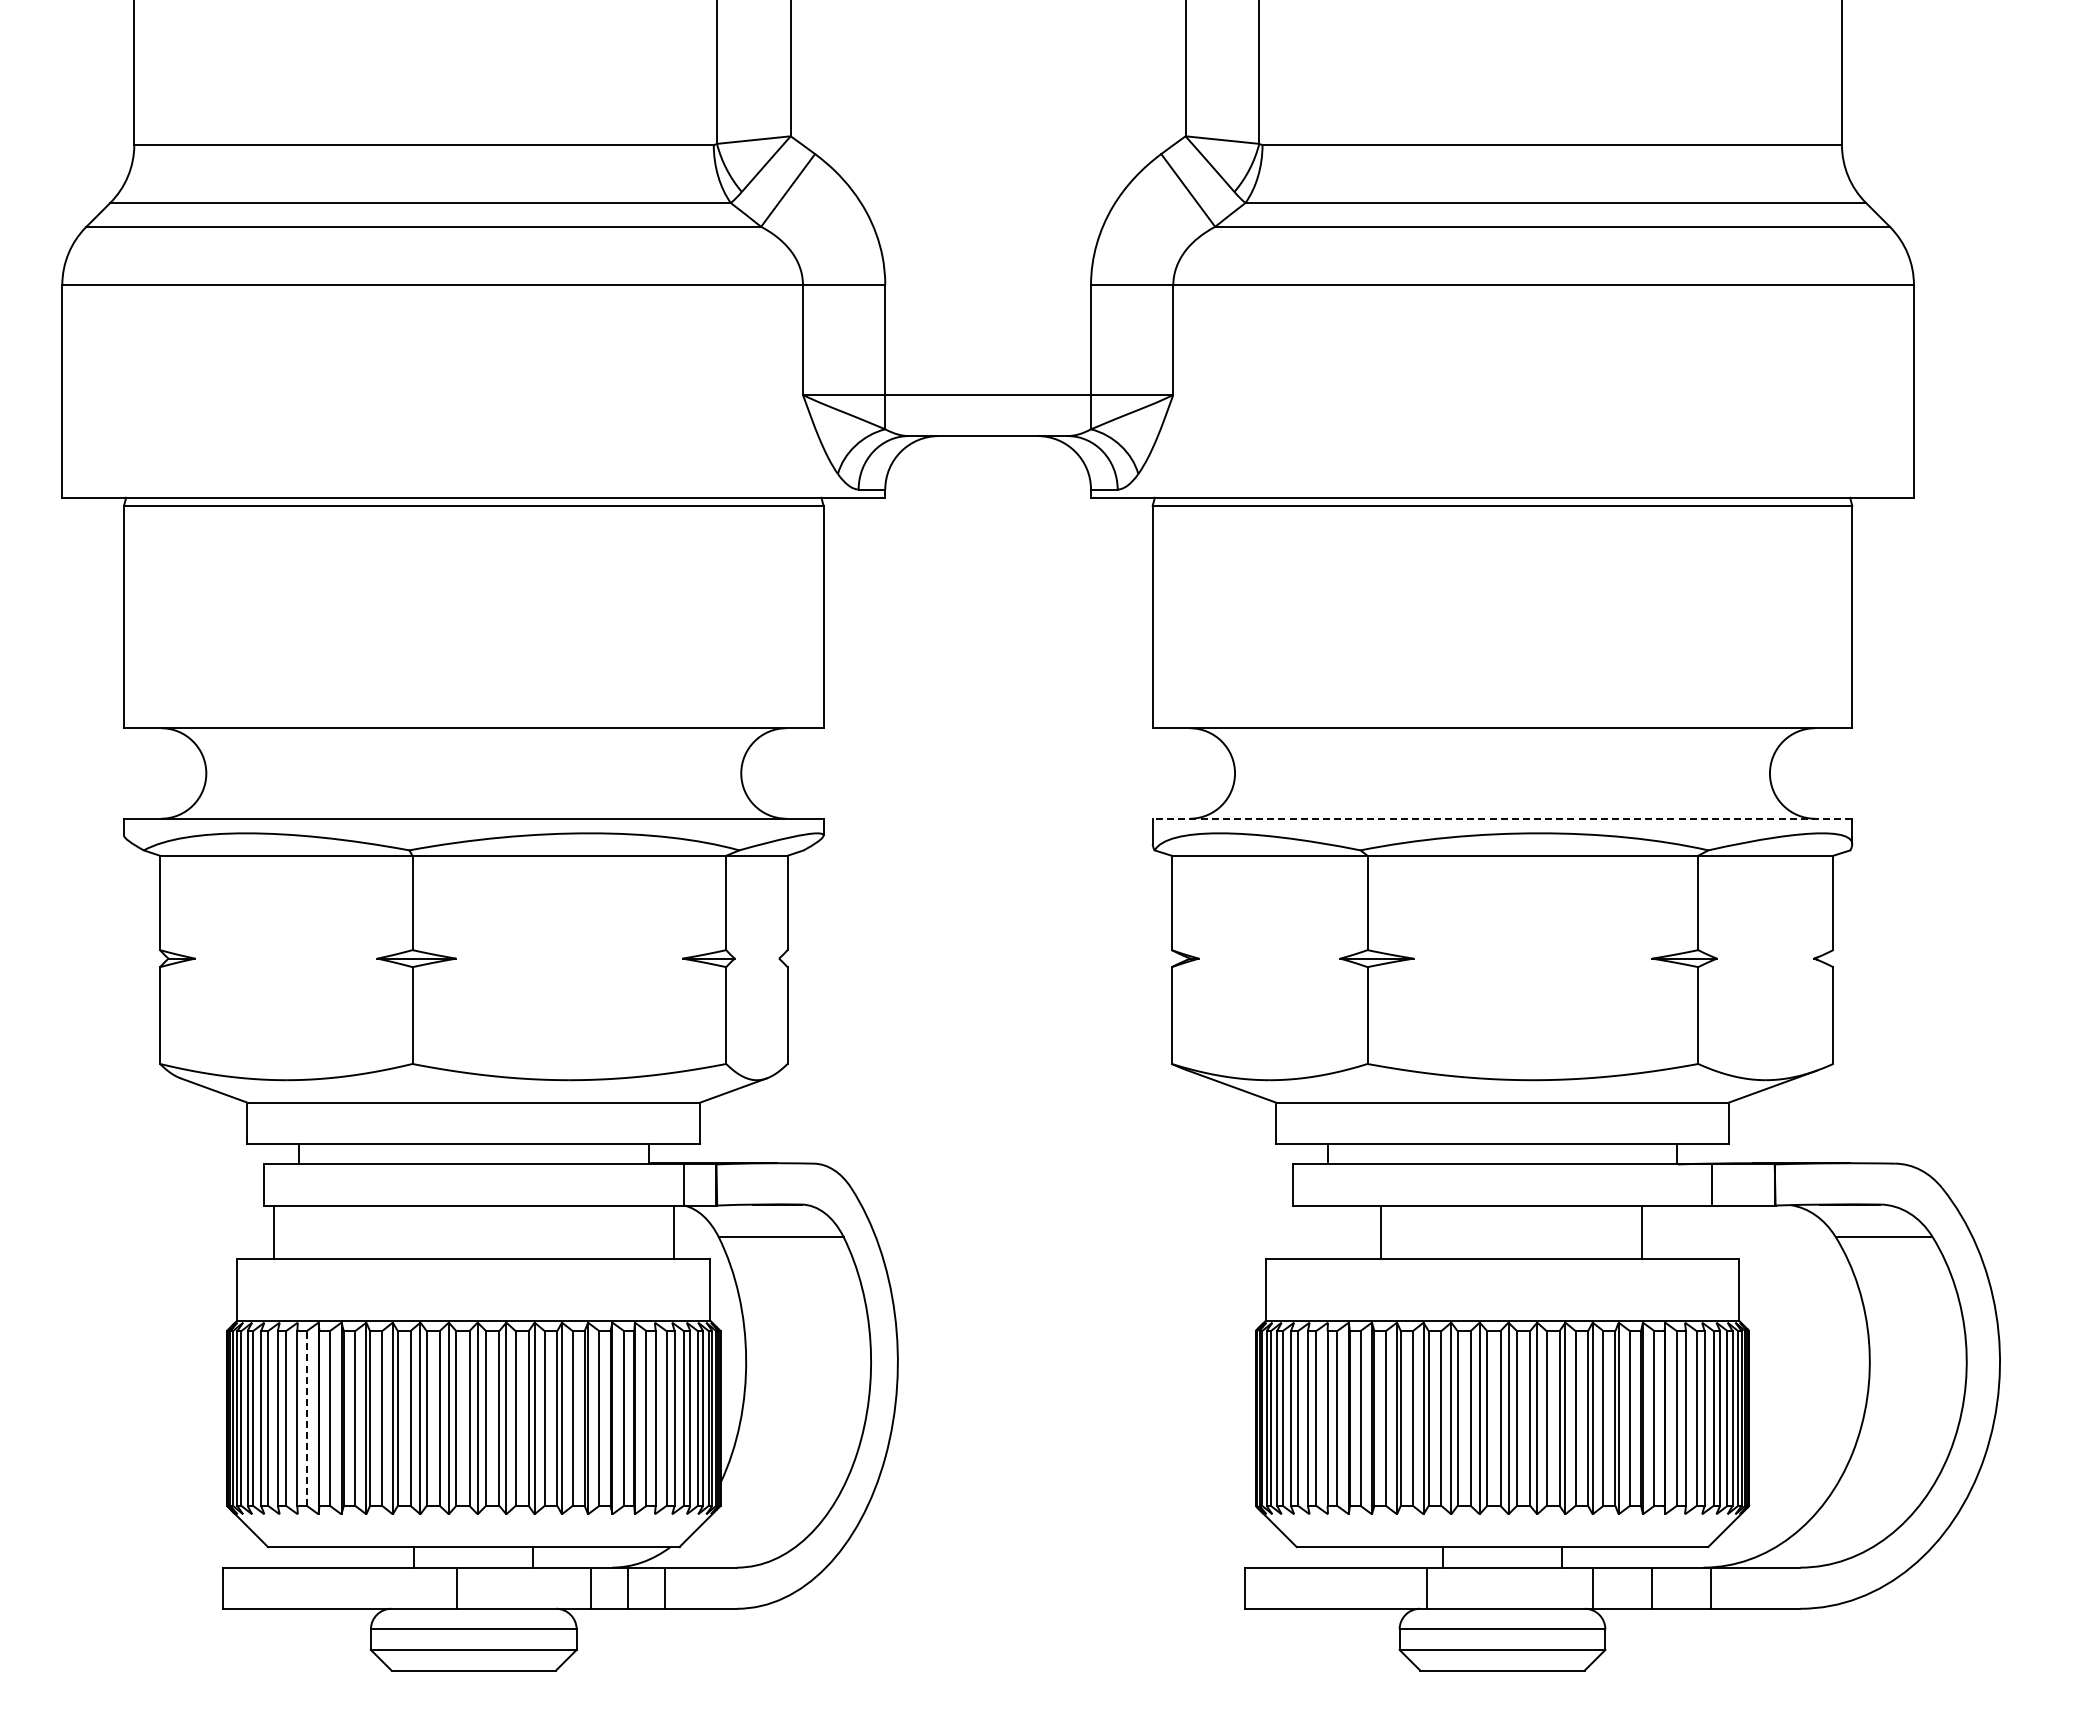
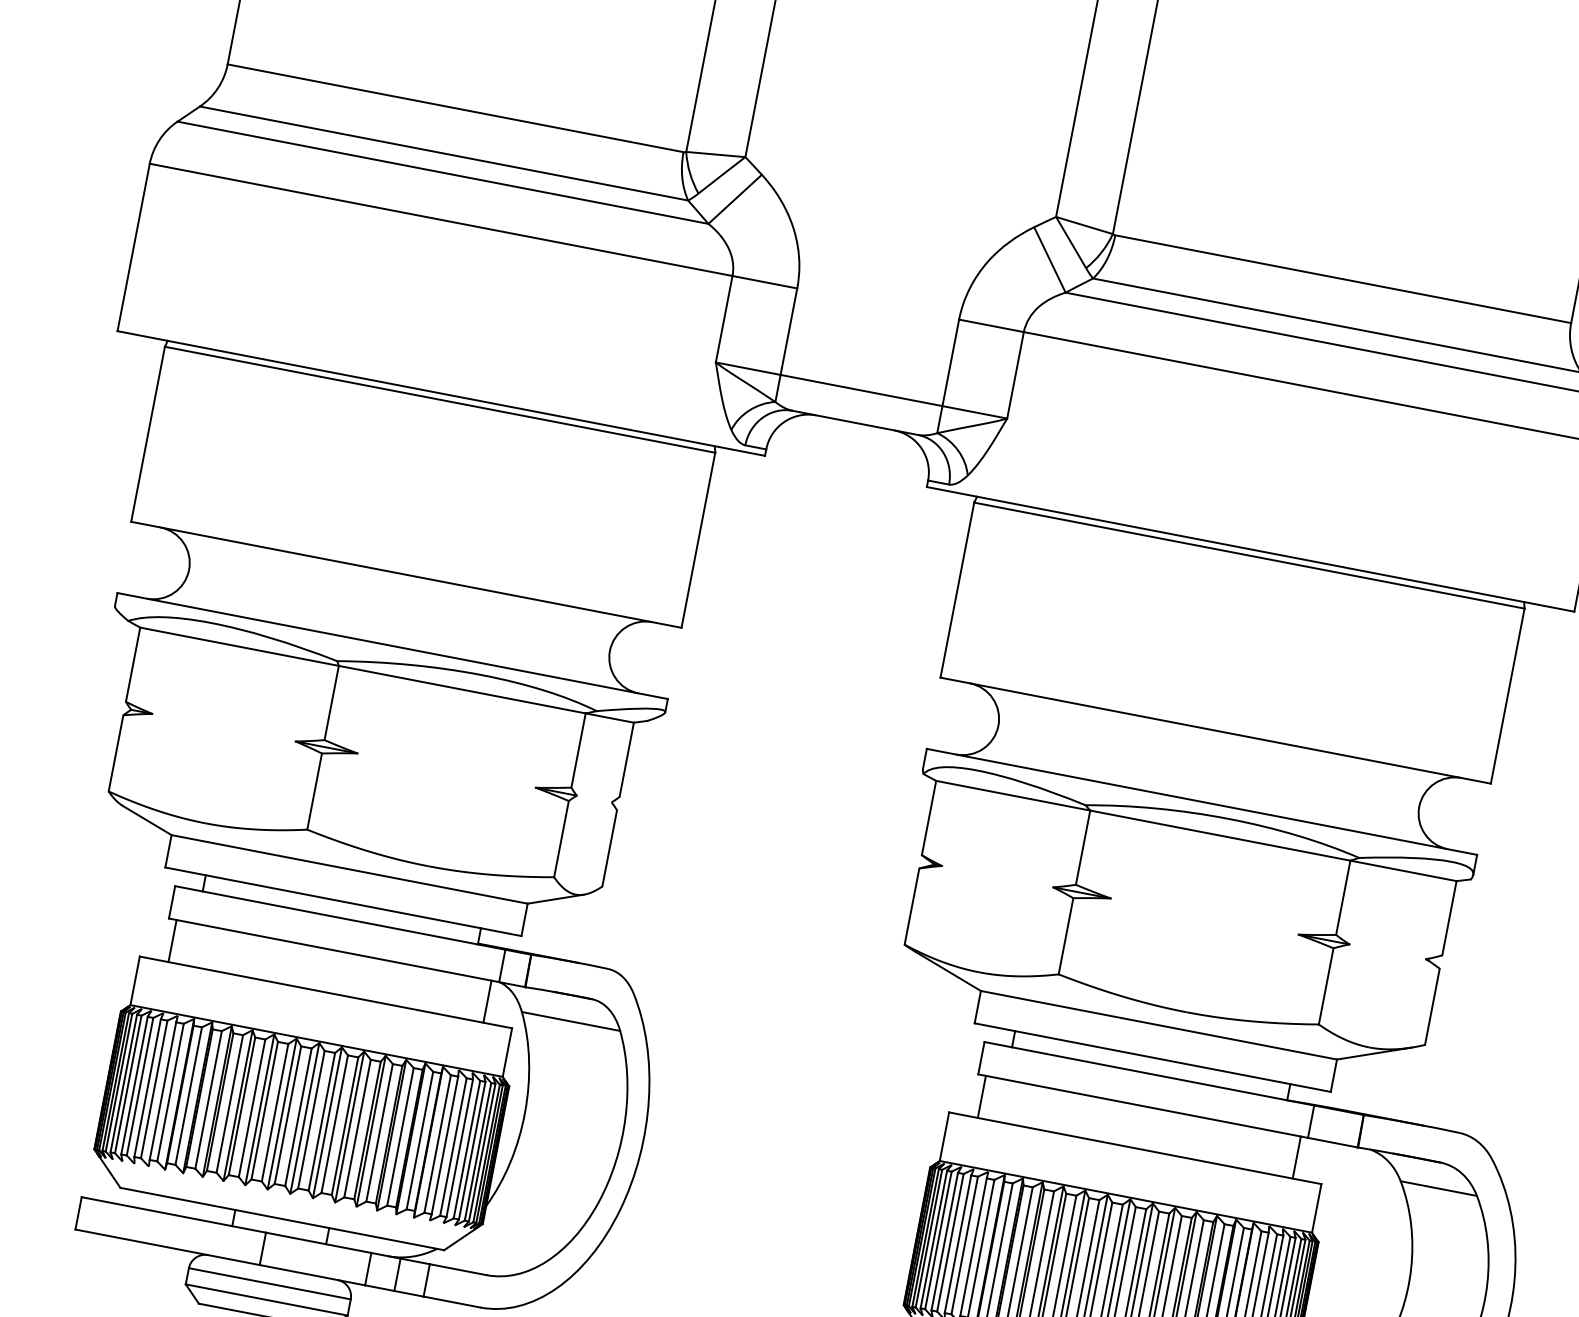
line: (1502, 818) -> (1202, 801), dashed -> solid
line: (1381, 1232) -> (981, 1097), moved
line: (1641, 1232) -> (1296, 1157), moved
line: (306, 1417) -> (170, 1091), dashed -> solid

